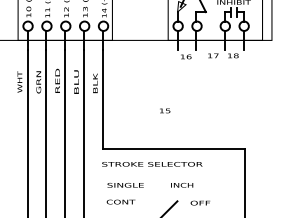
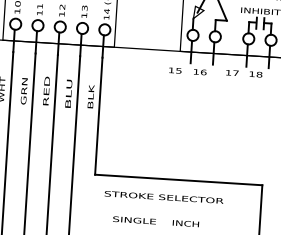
text: (165, 110) -> (175, 70), moved
text: (152, 164) -> (164, 197), moved
text: (125, 185) -> (134, 220), moved

